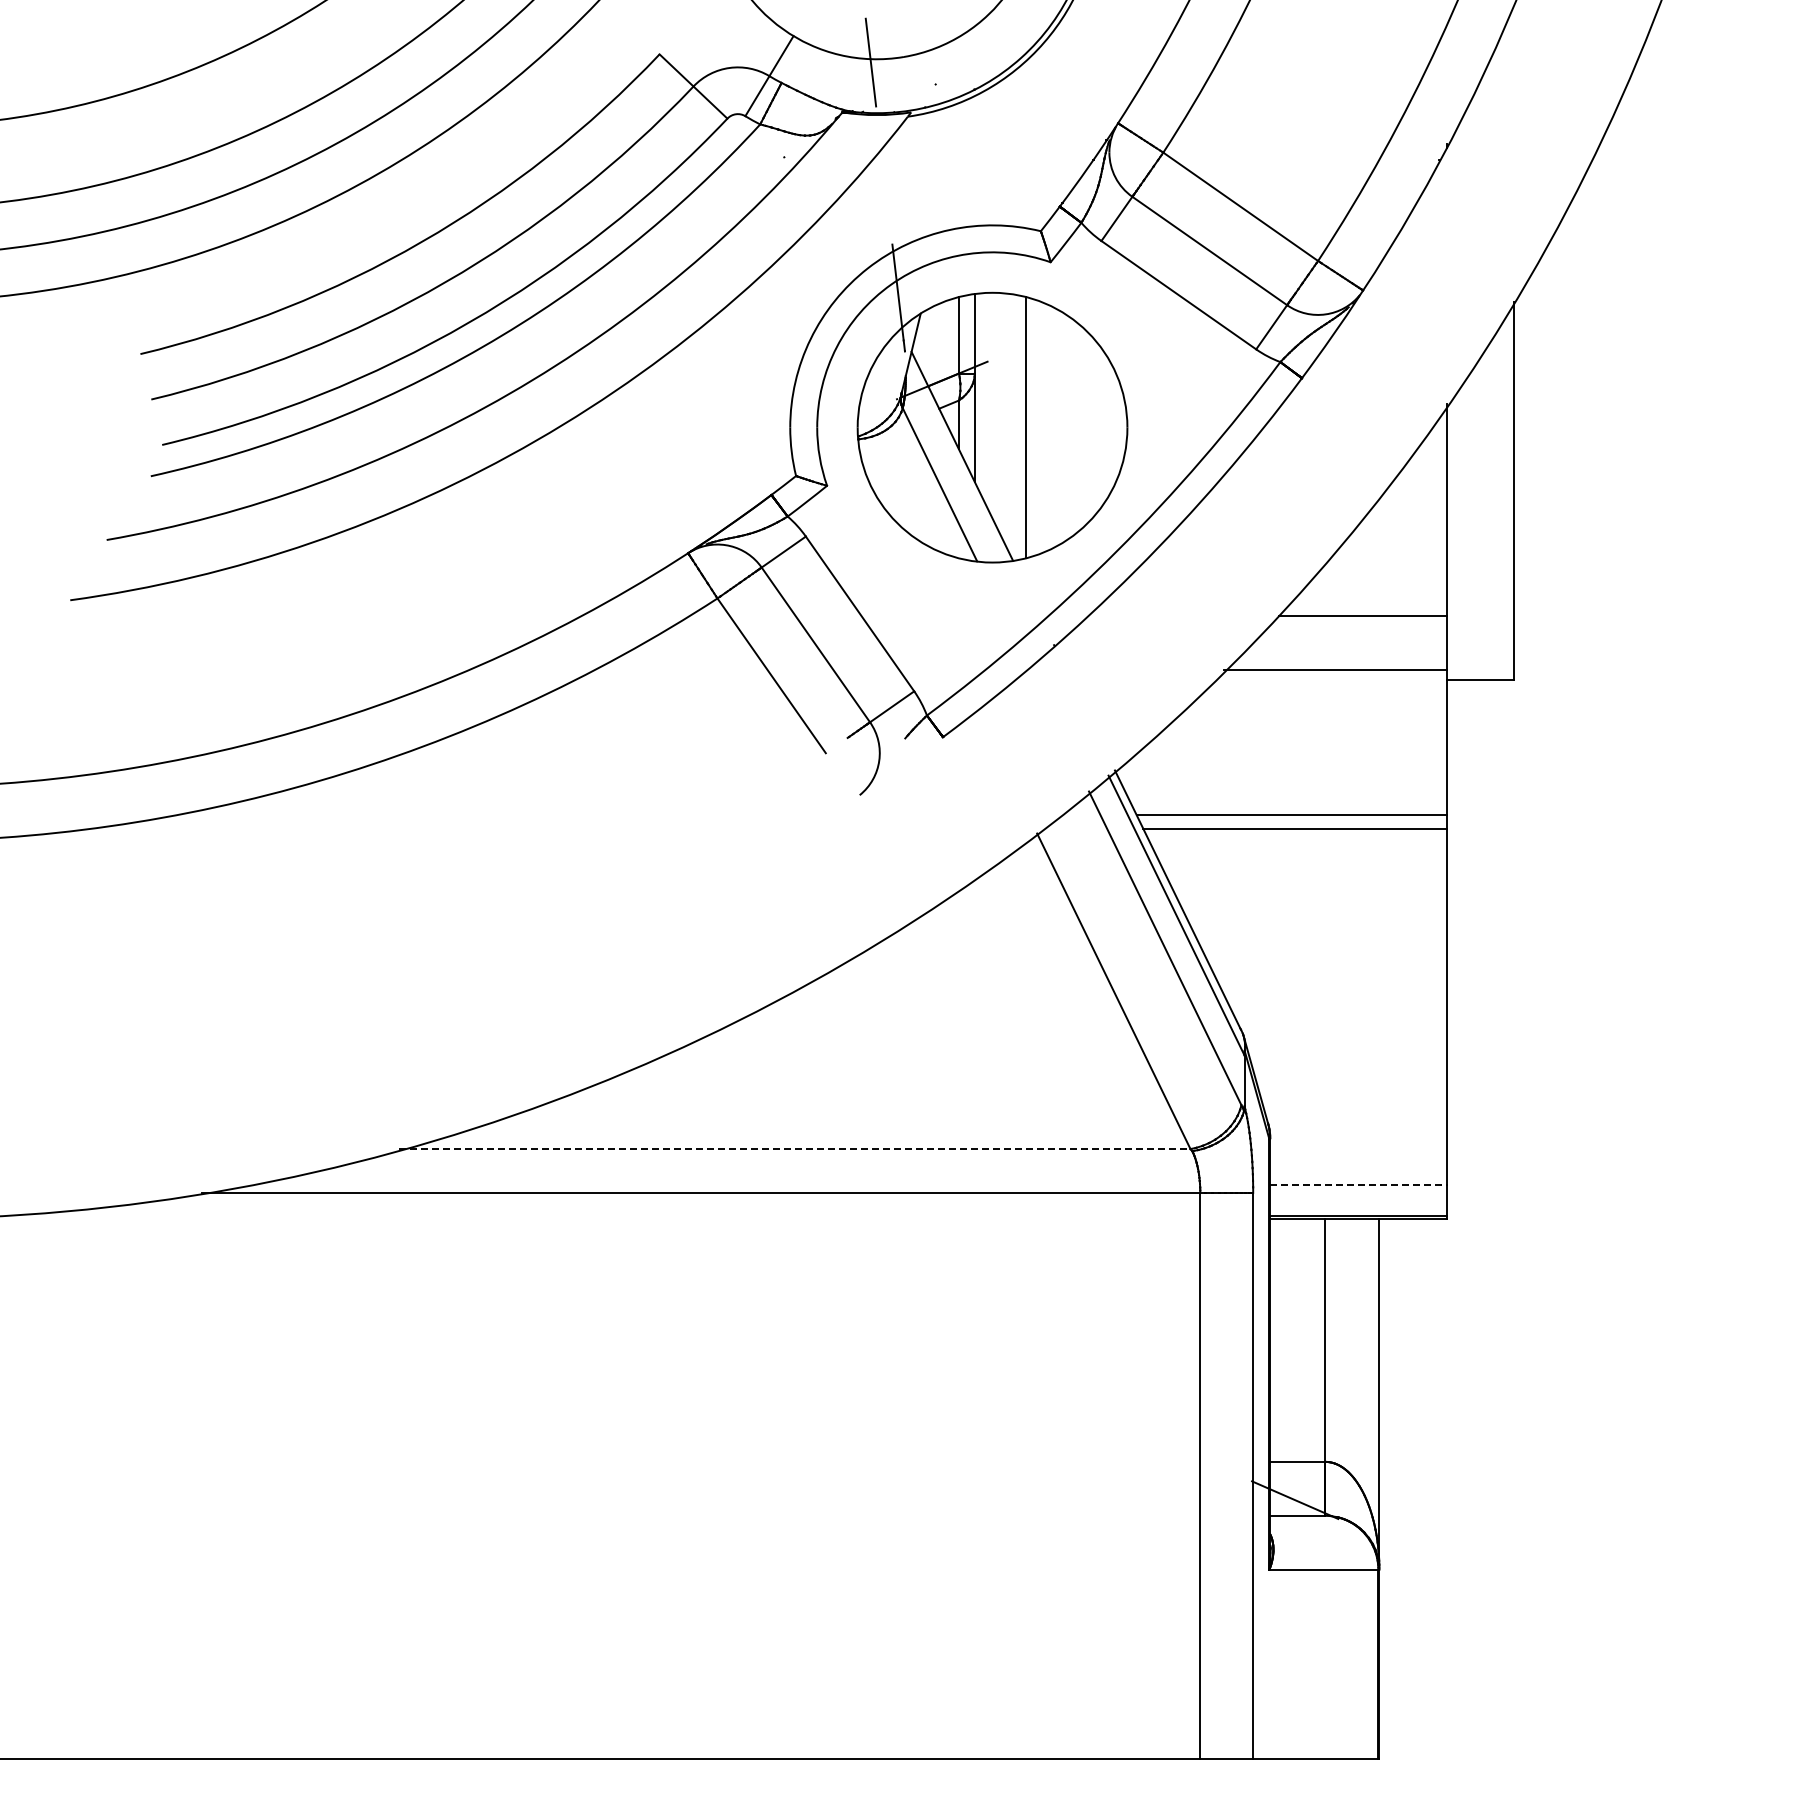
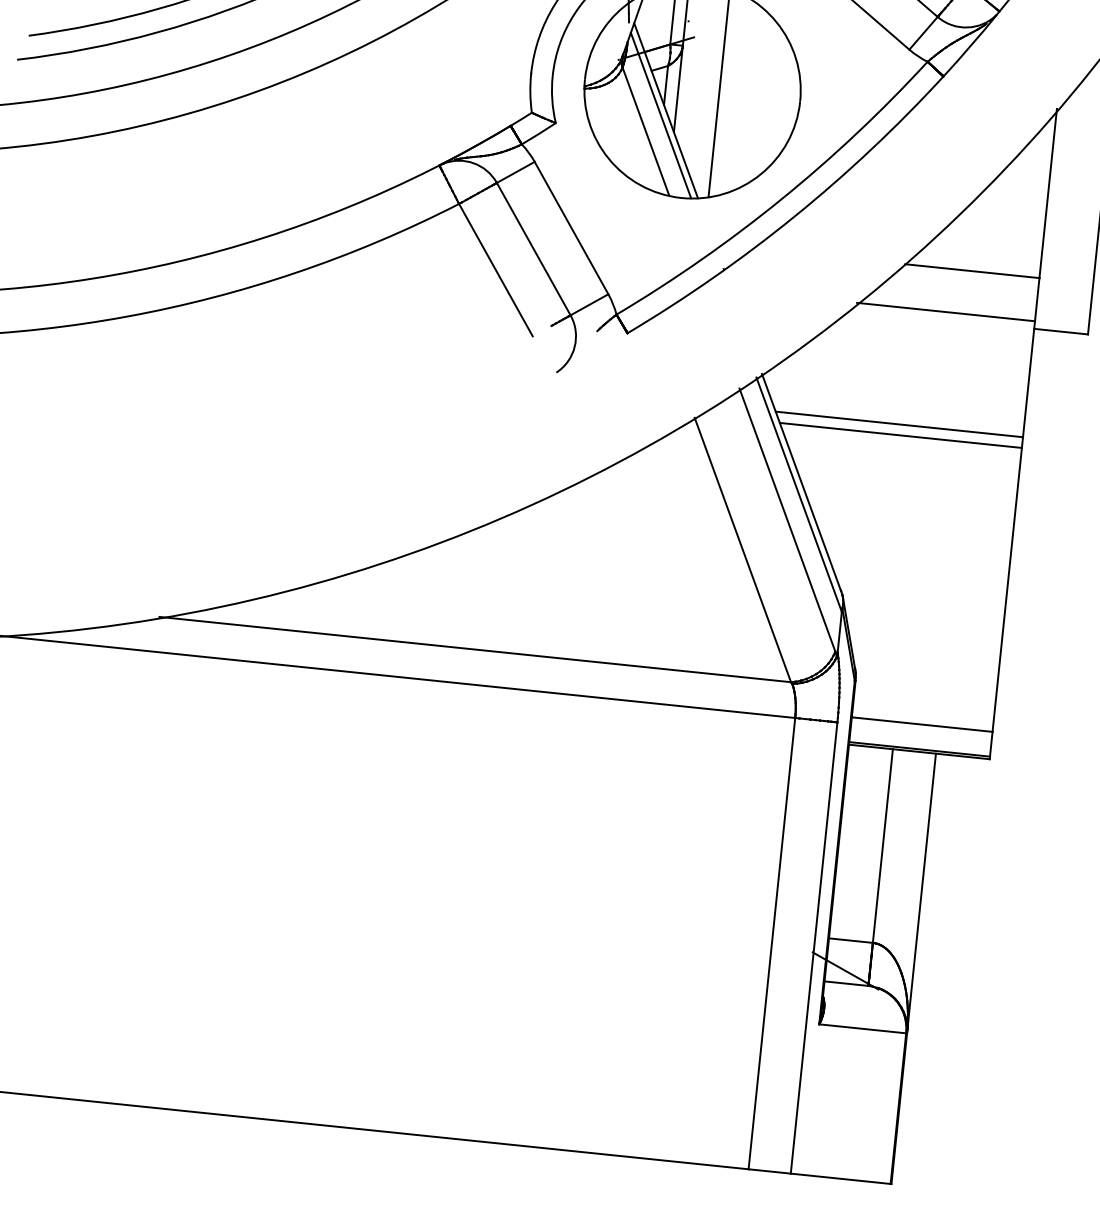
line: (956, 462) -> (660, 115), added
line: (794, 1149) -> (475, 649), dashed -> solid
line: (1359, 1184) -> (922, 724), dashed -> solid

